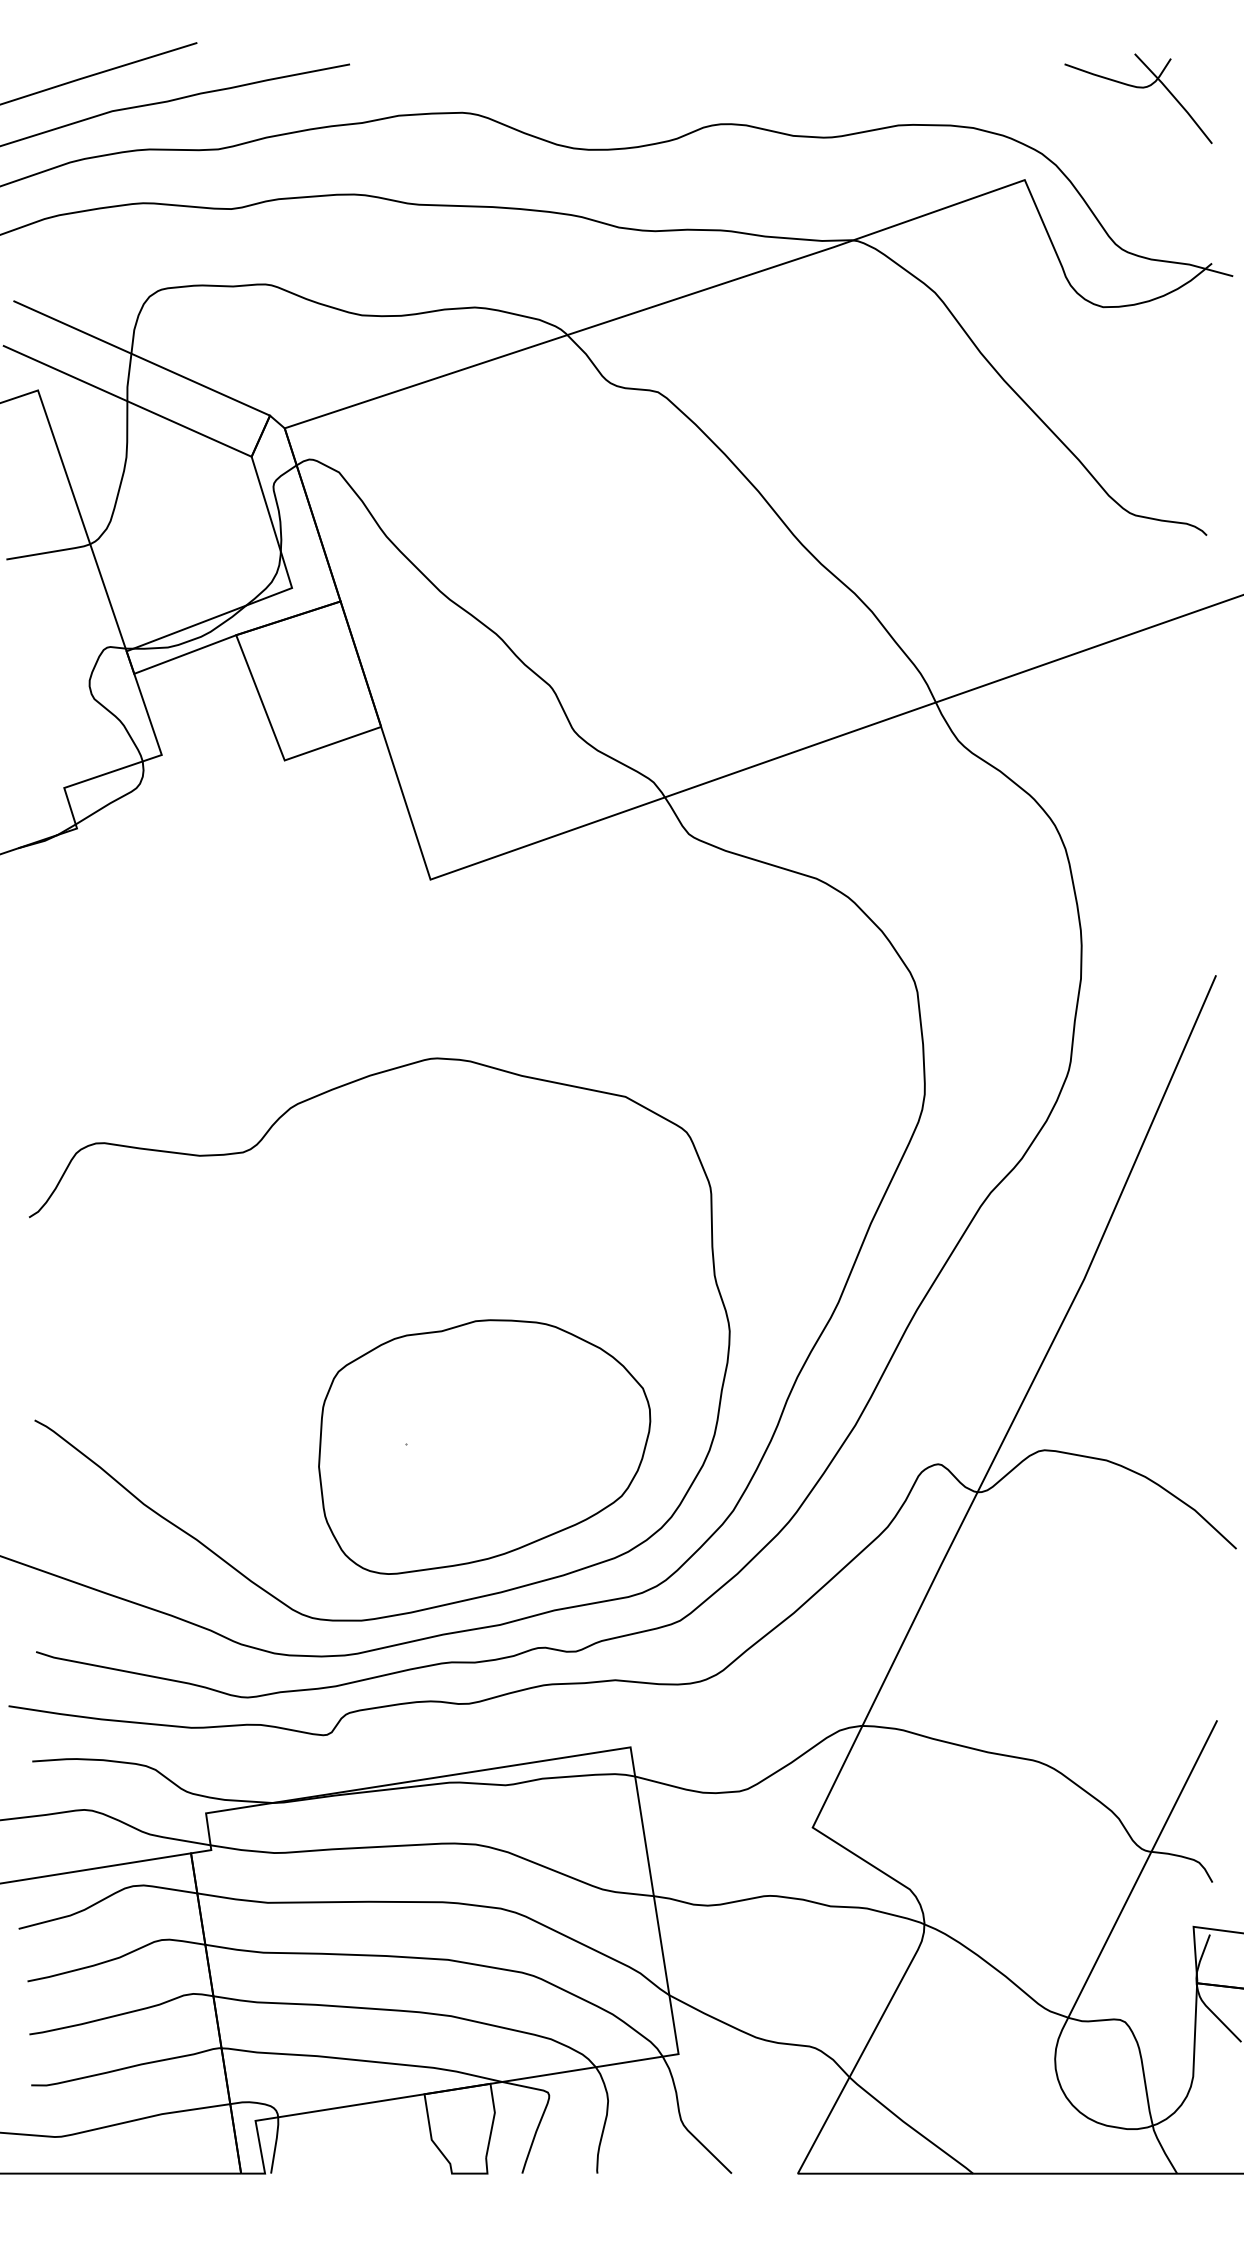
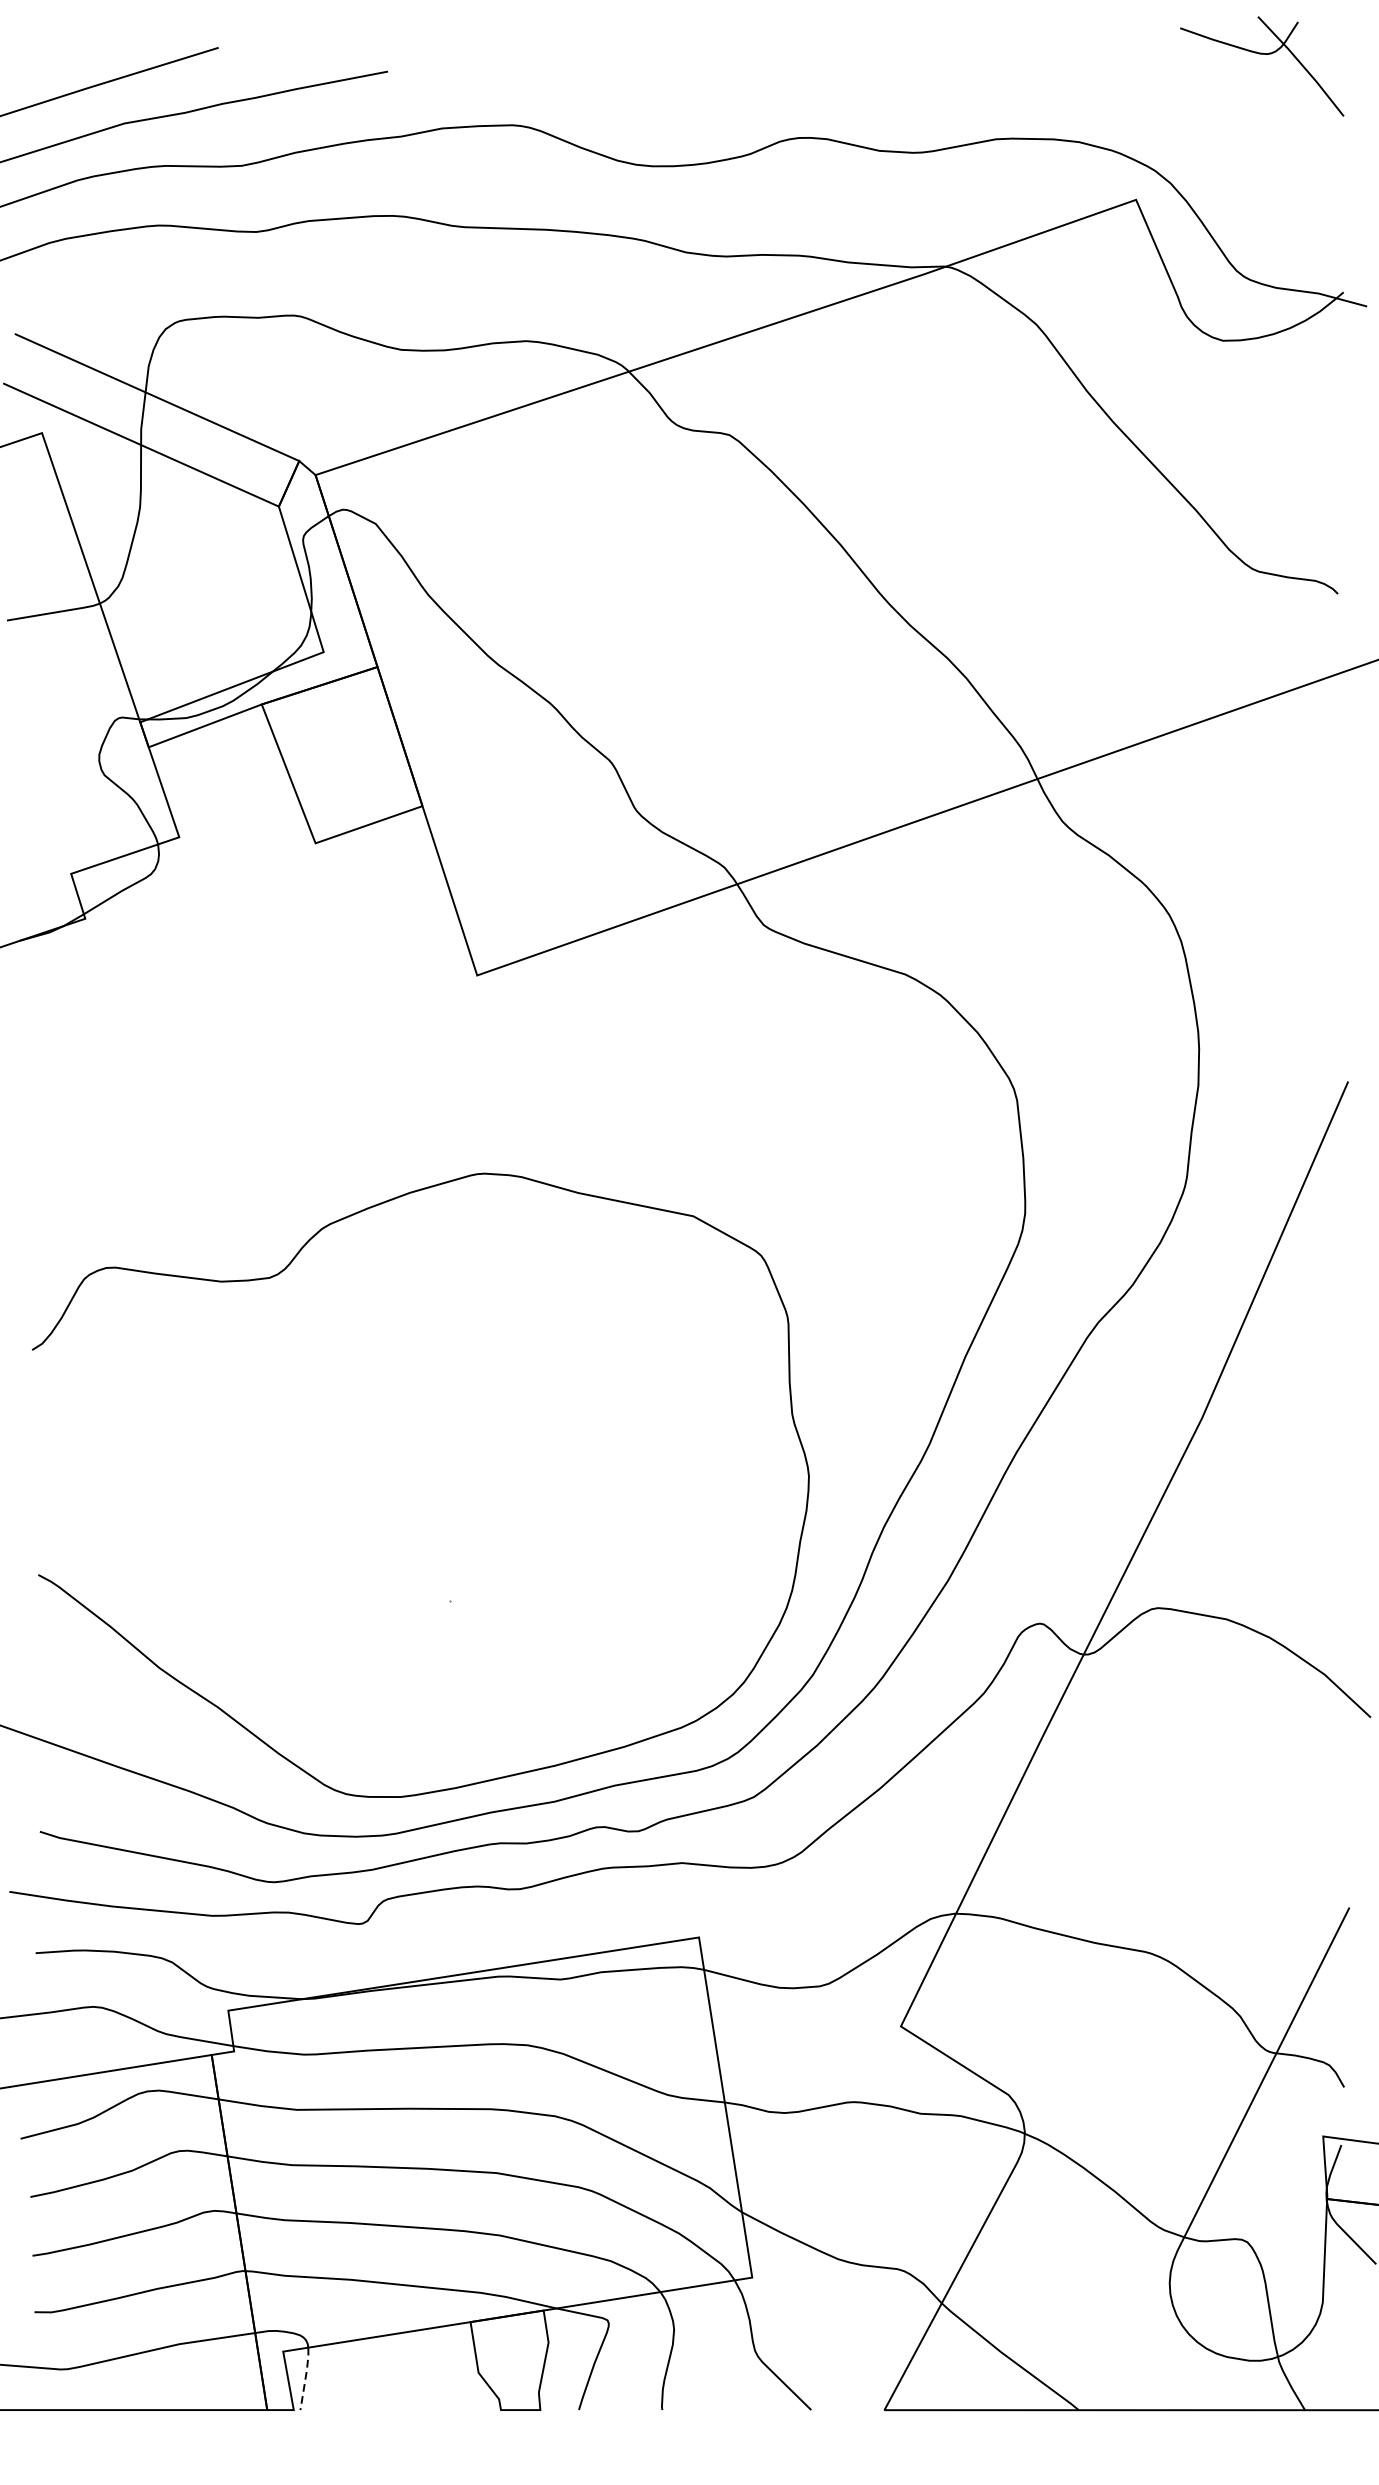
part: (1138, 88) -> (1262, 55), moved
part: (484, 1446) -> (537, 1603), removed
line: (275, 2144) -> (305, 2377), solid -> dashed

